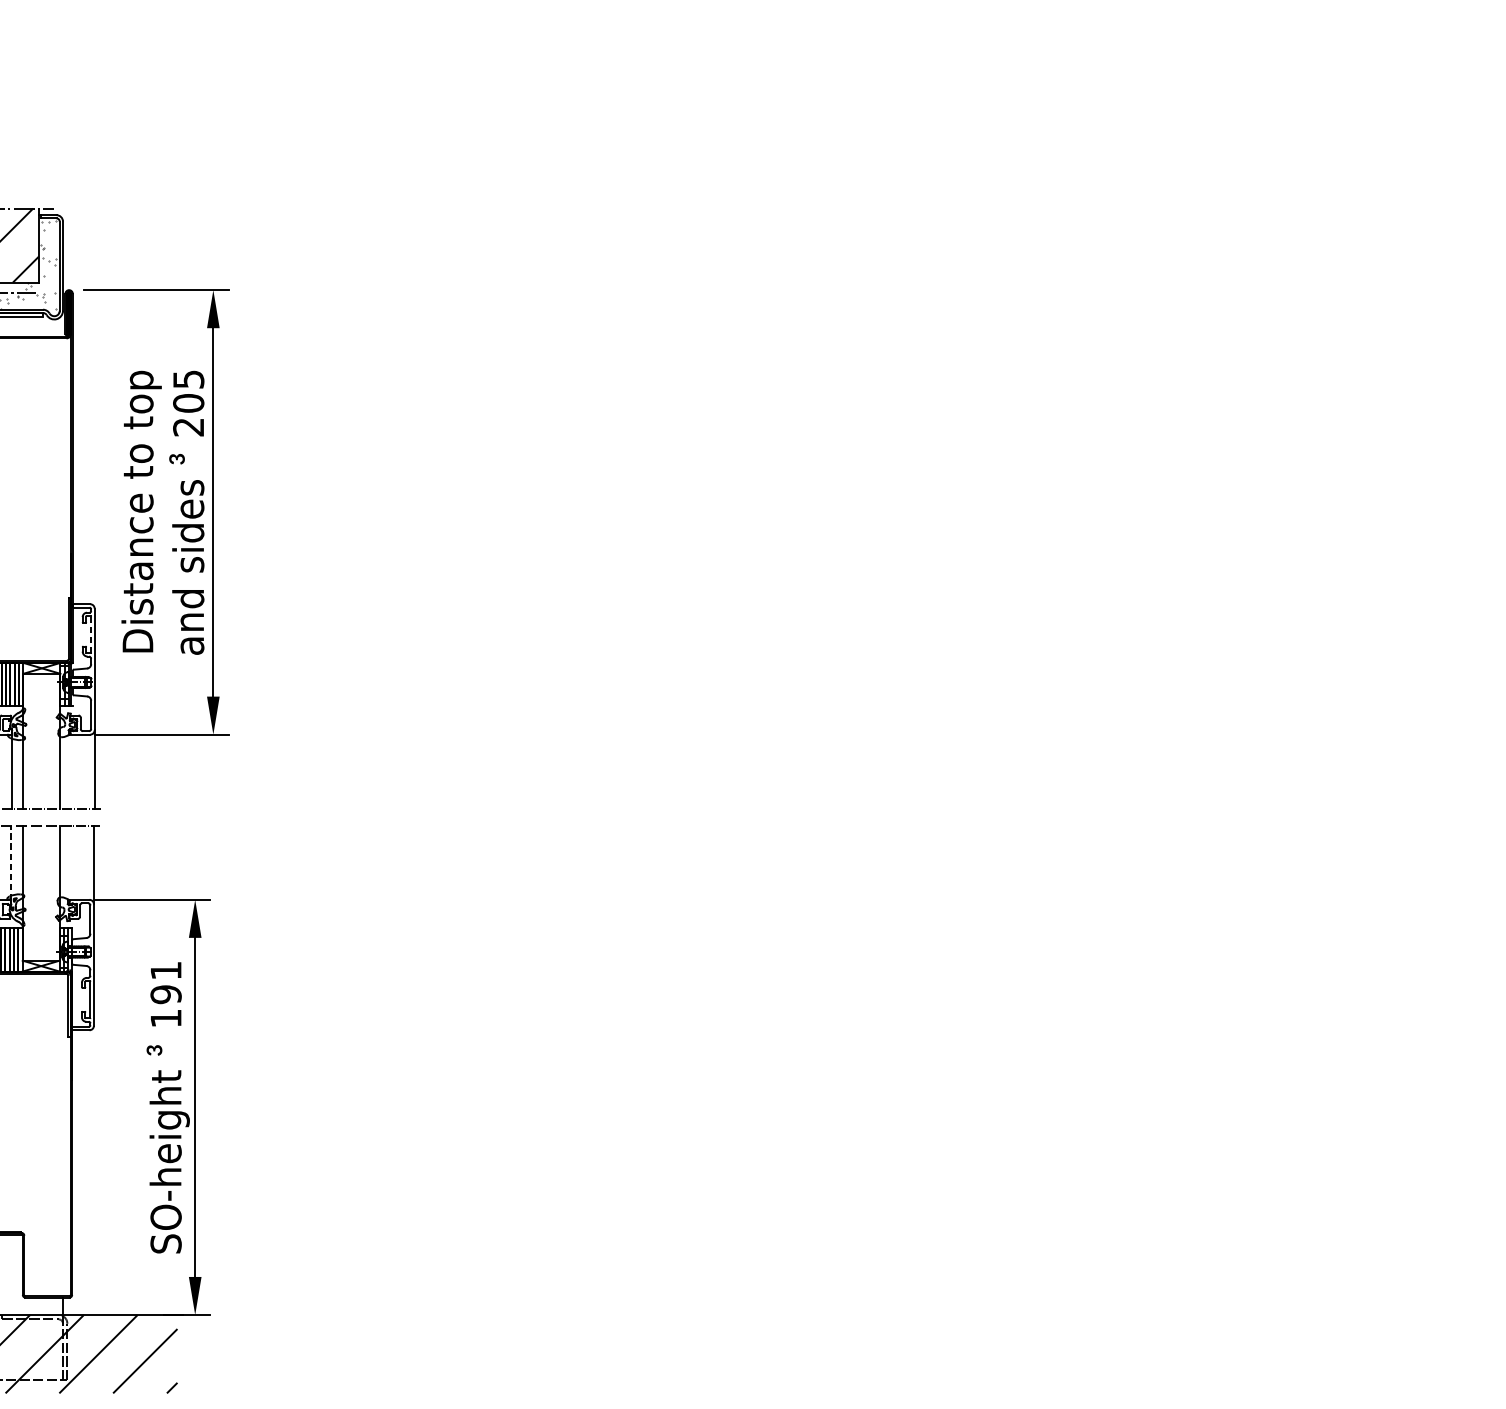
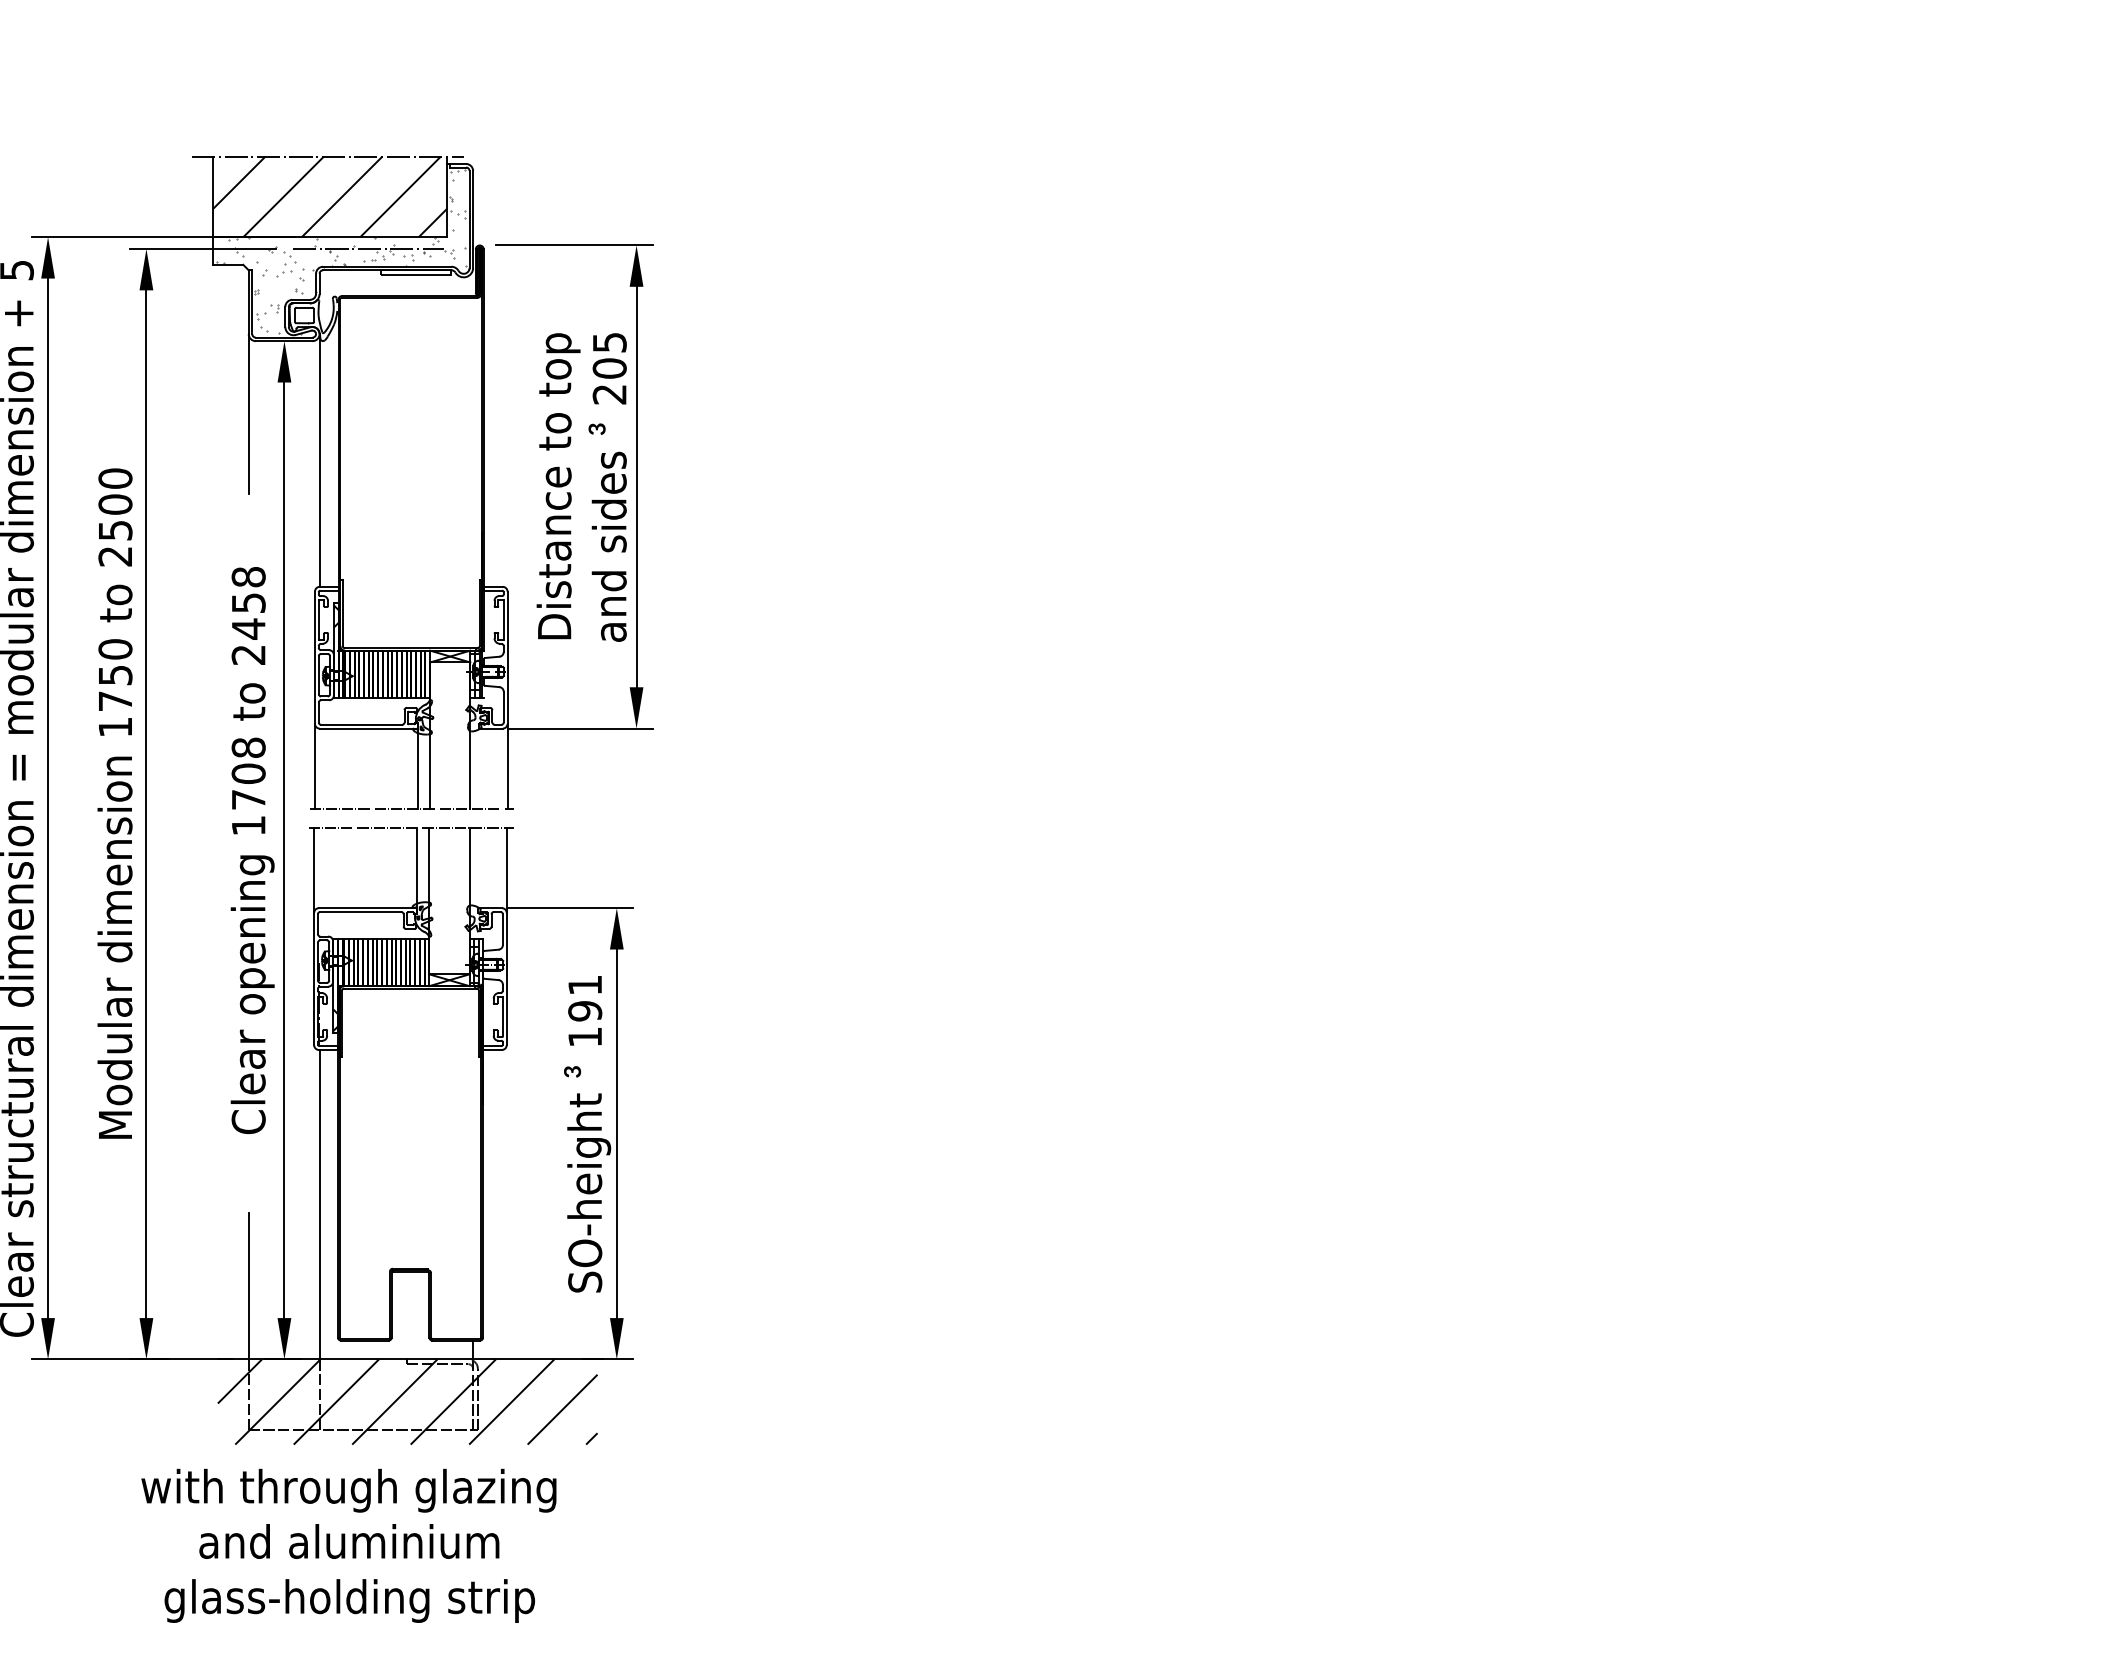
line: (90, 634) -> (503, 619), dashed -> solid
line: (10, 863) -> (416, 868), dashed -> solid

